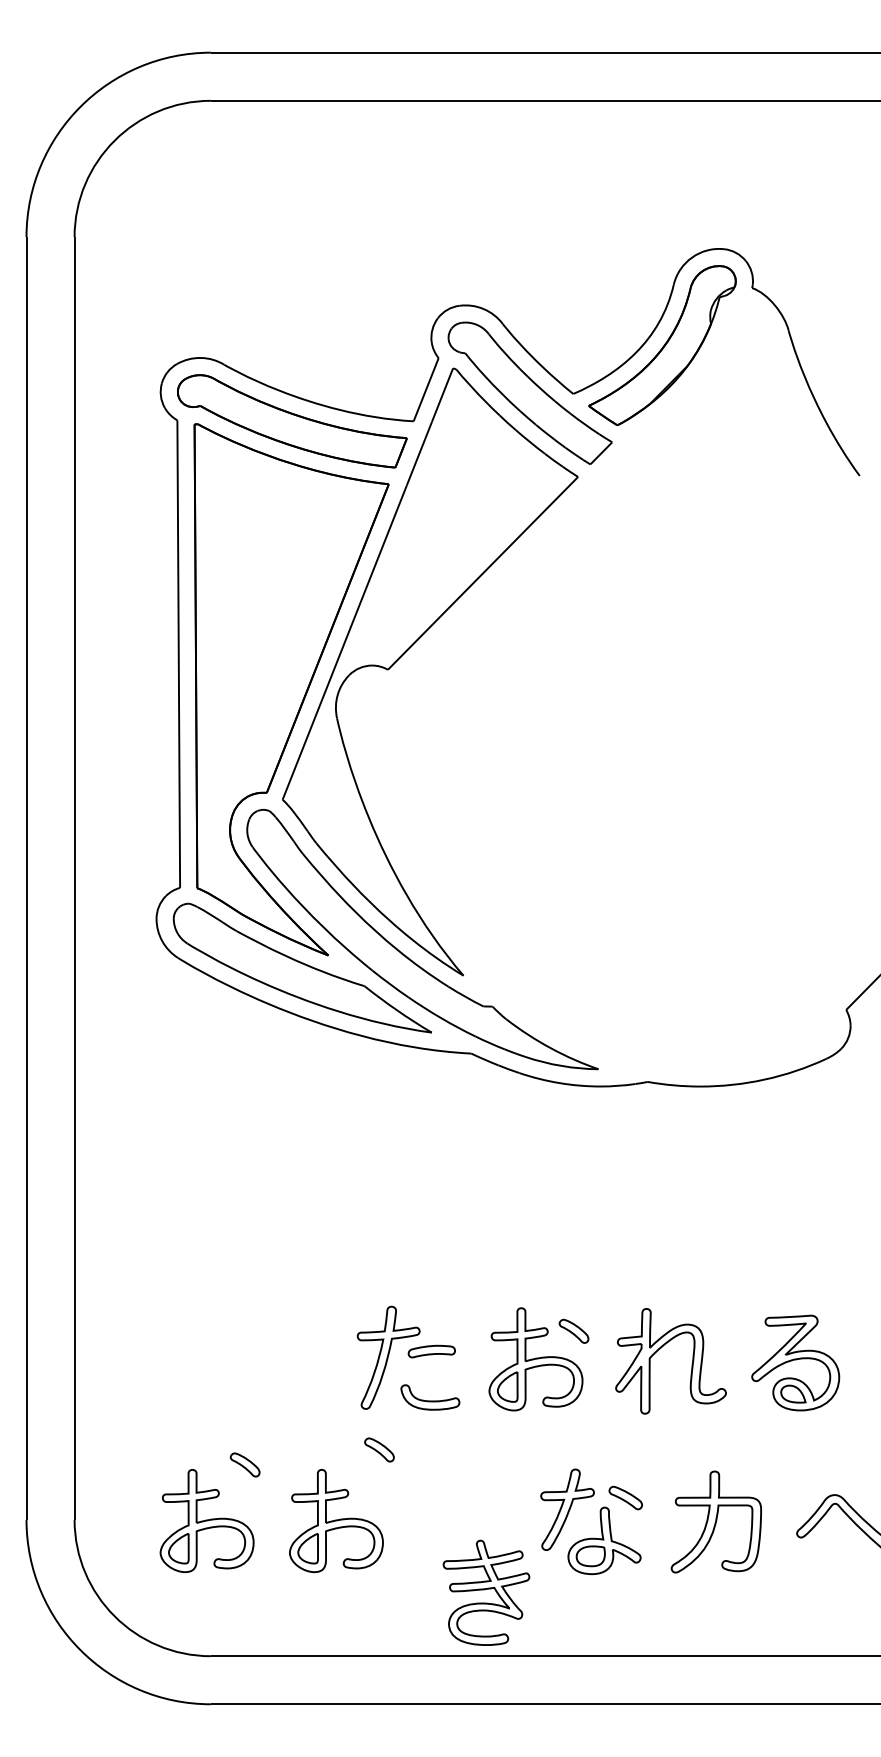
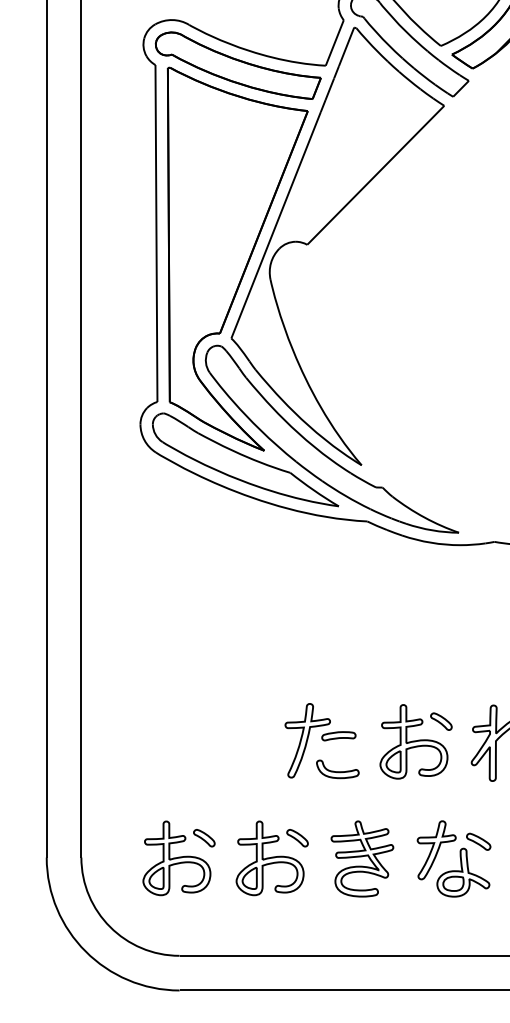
part: (379, 1449) -> (297, 837), moved
part: (244, 1464) -> (203, 837), moved
part: (486, 1592) -> (362, 858), moved

